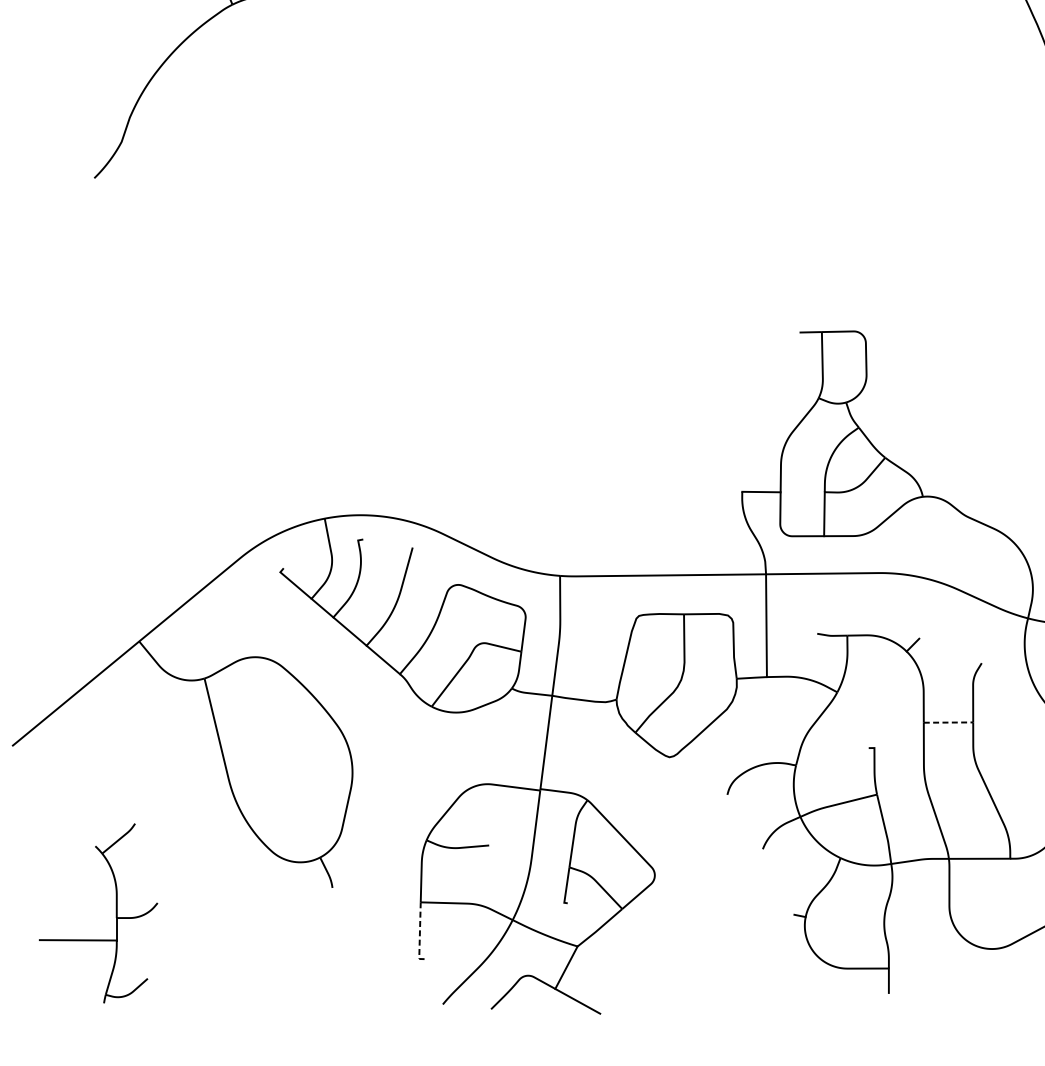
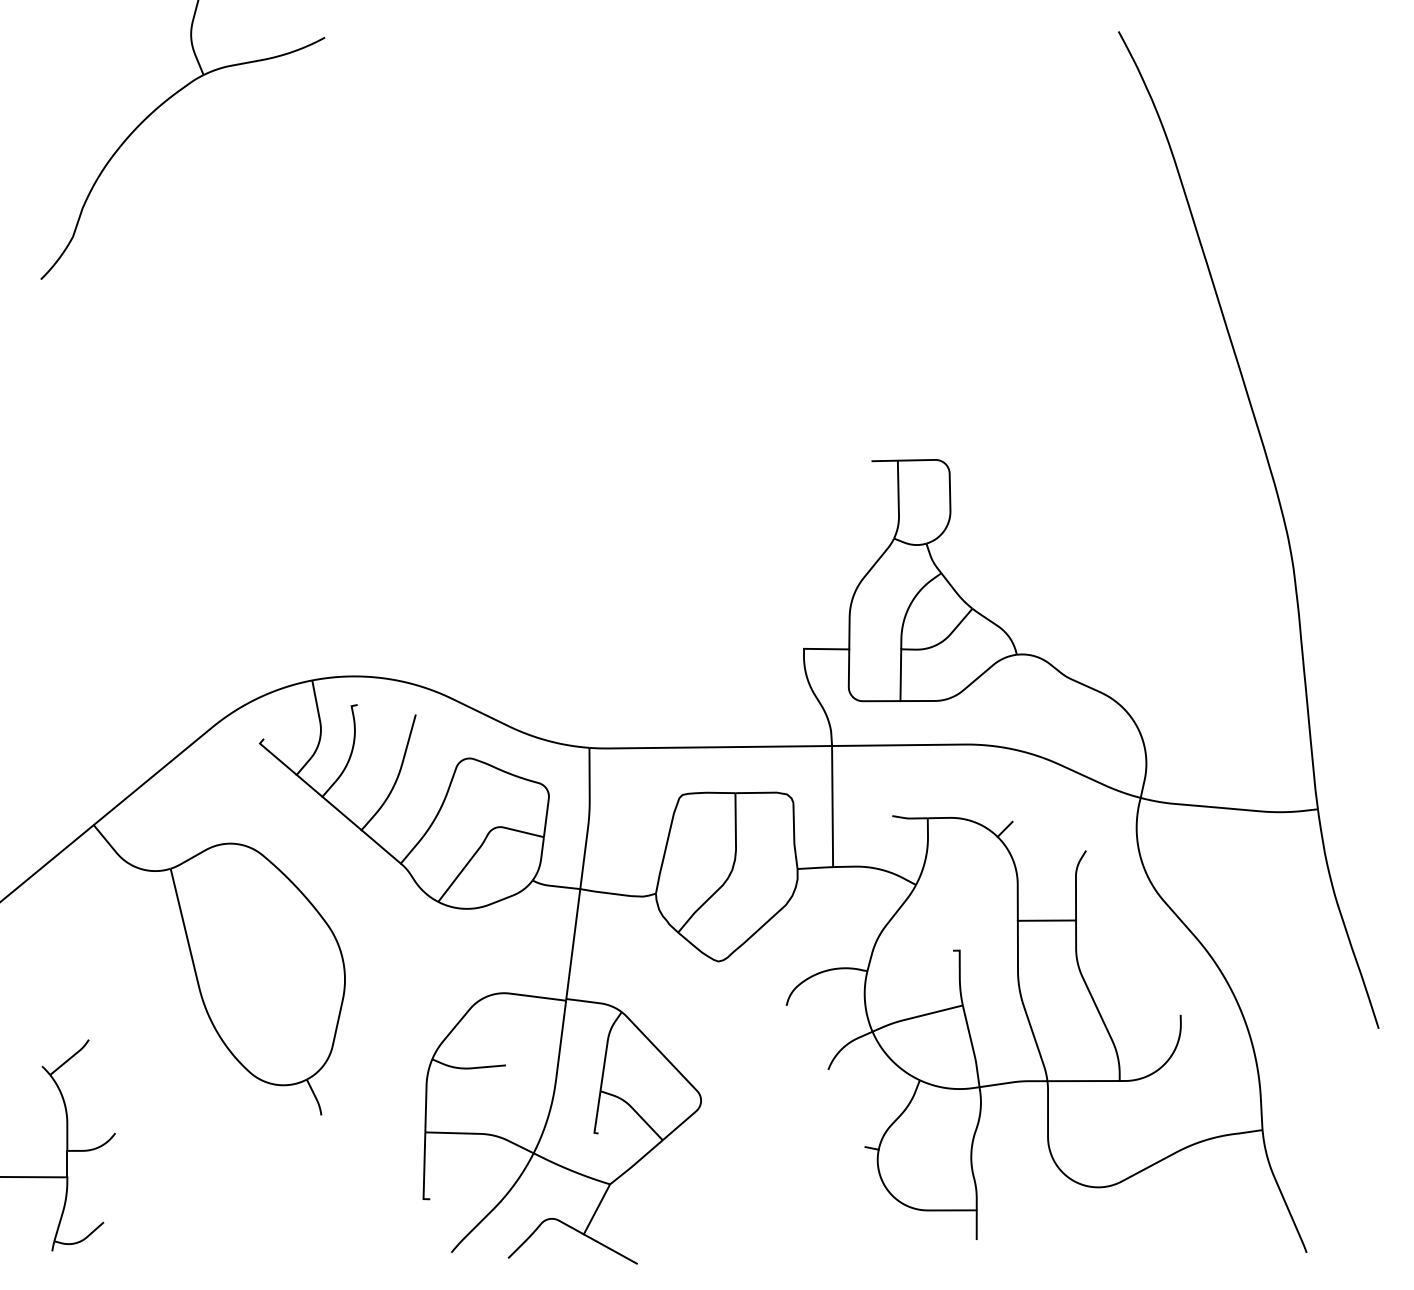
line: (948, 722) -> (1047, 920), dashed -> solid
line: (420, 934) -> (424, 1170), dashed -> solid

